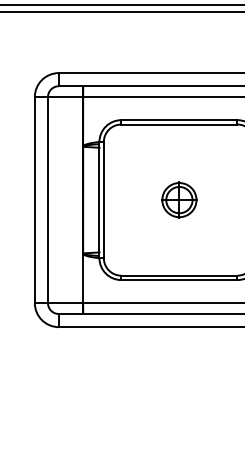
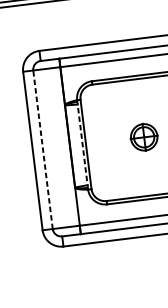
line: (99, 199) -> (82, 144), solid -> dashed
line: (47, 200) -> (42, 150), solid -> dashed

